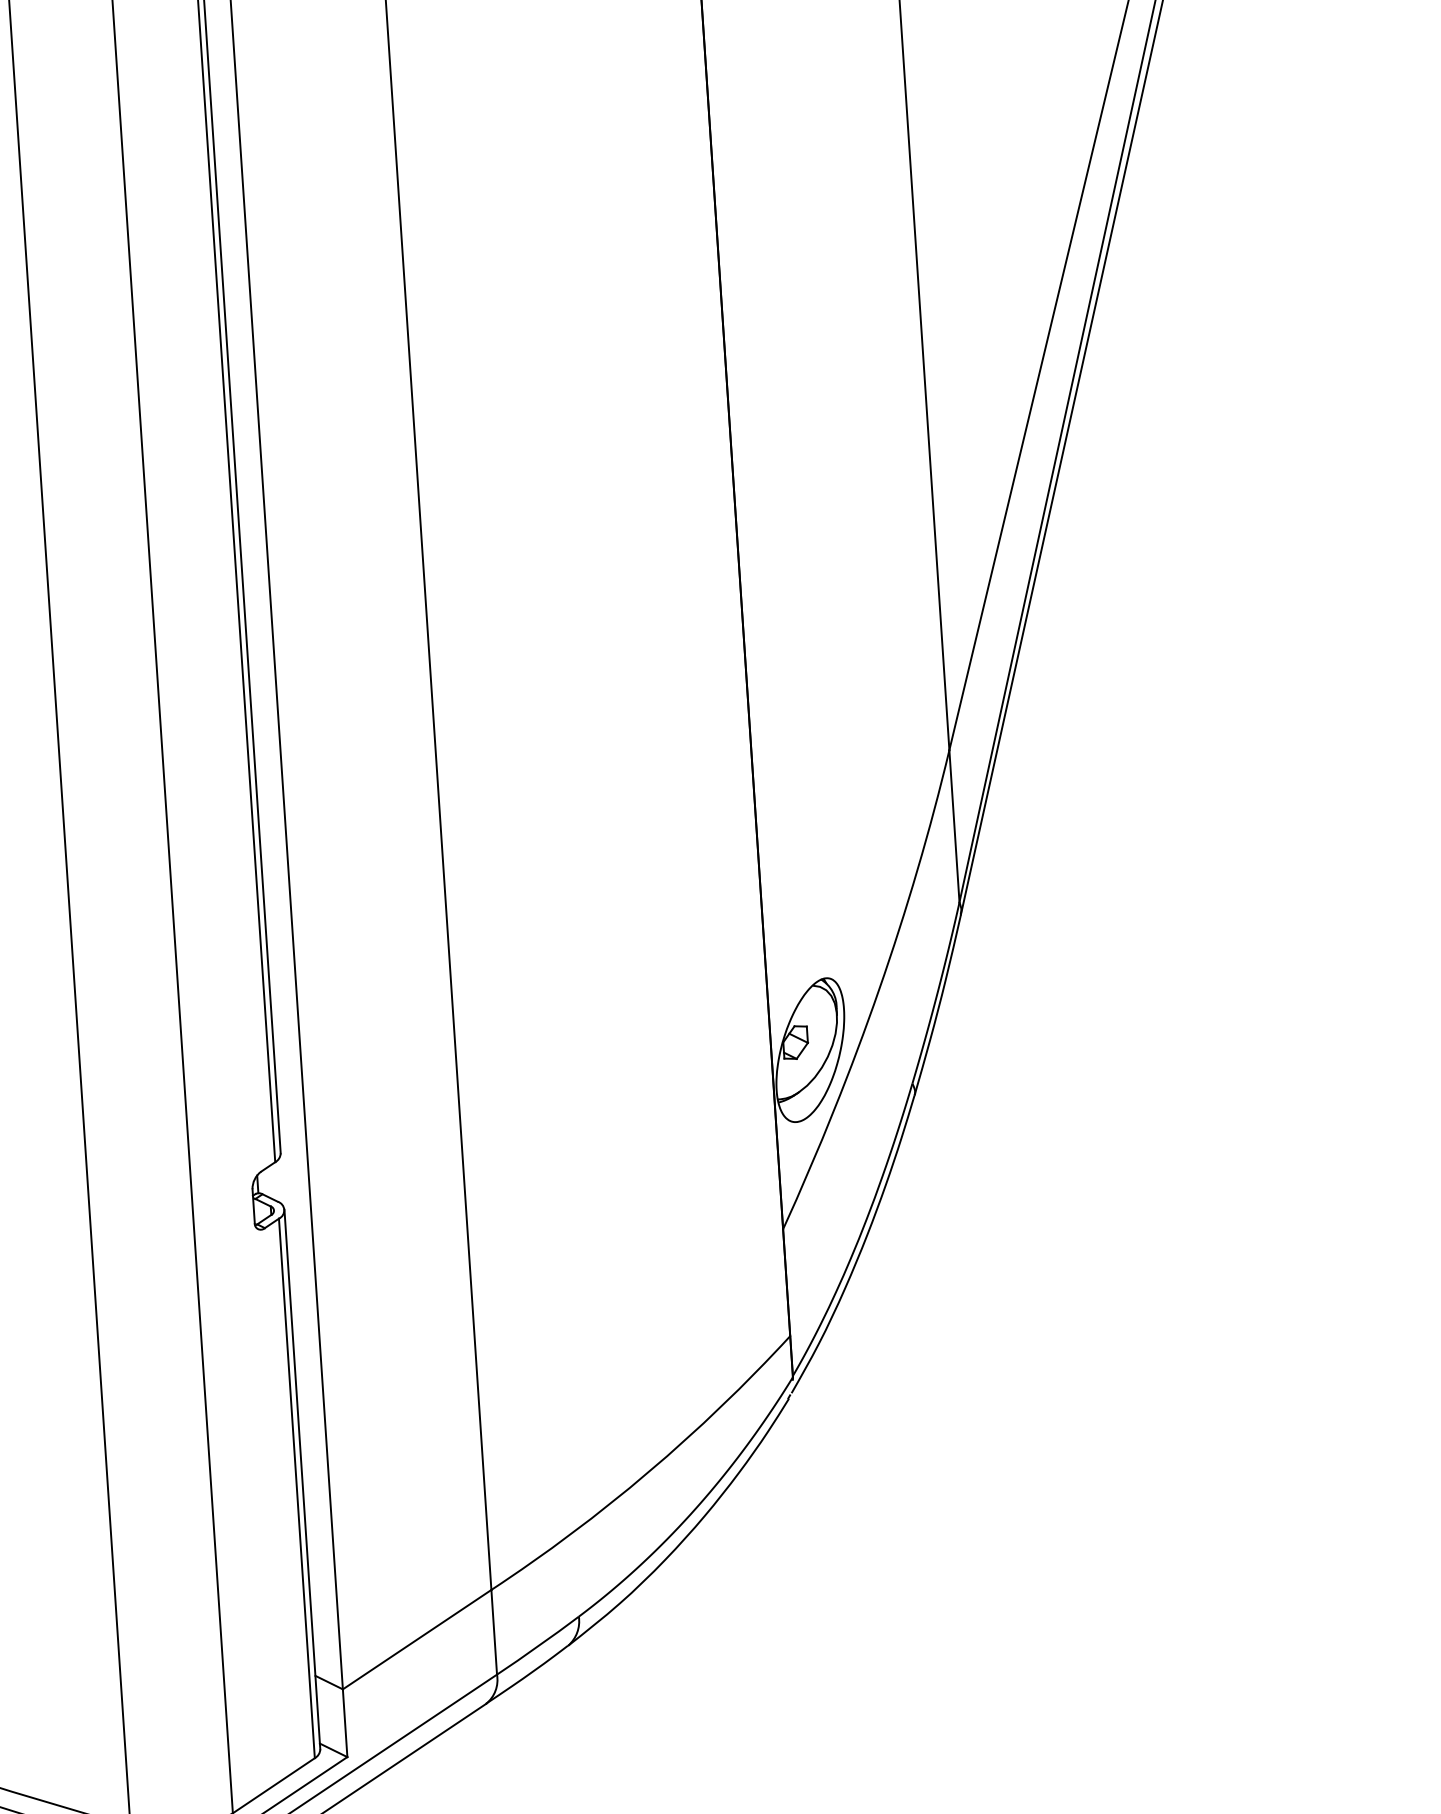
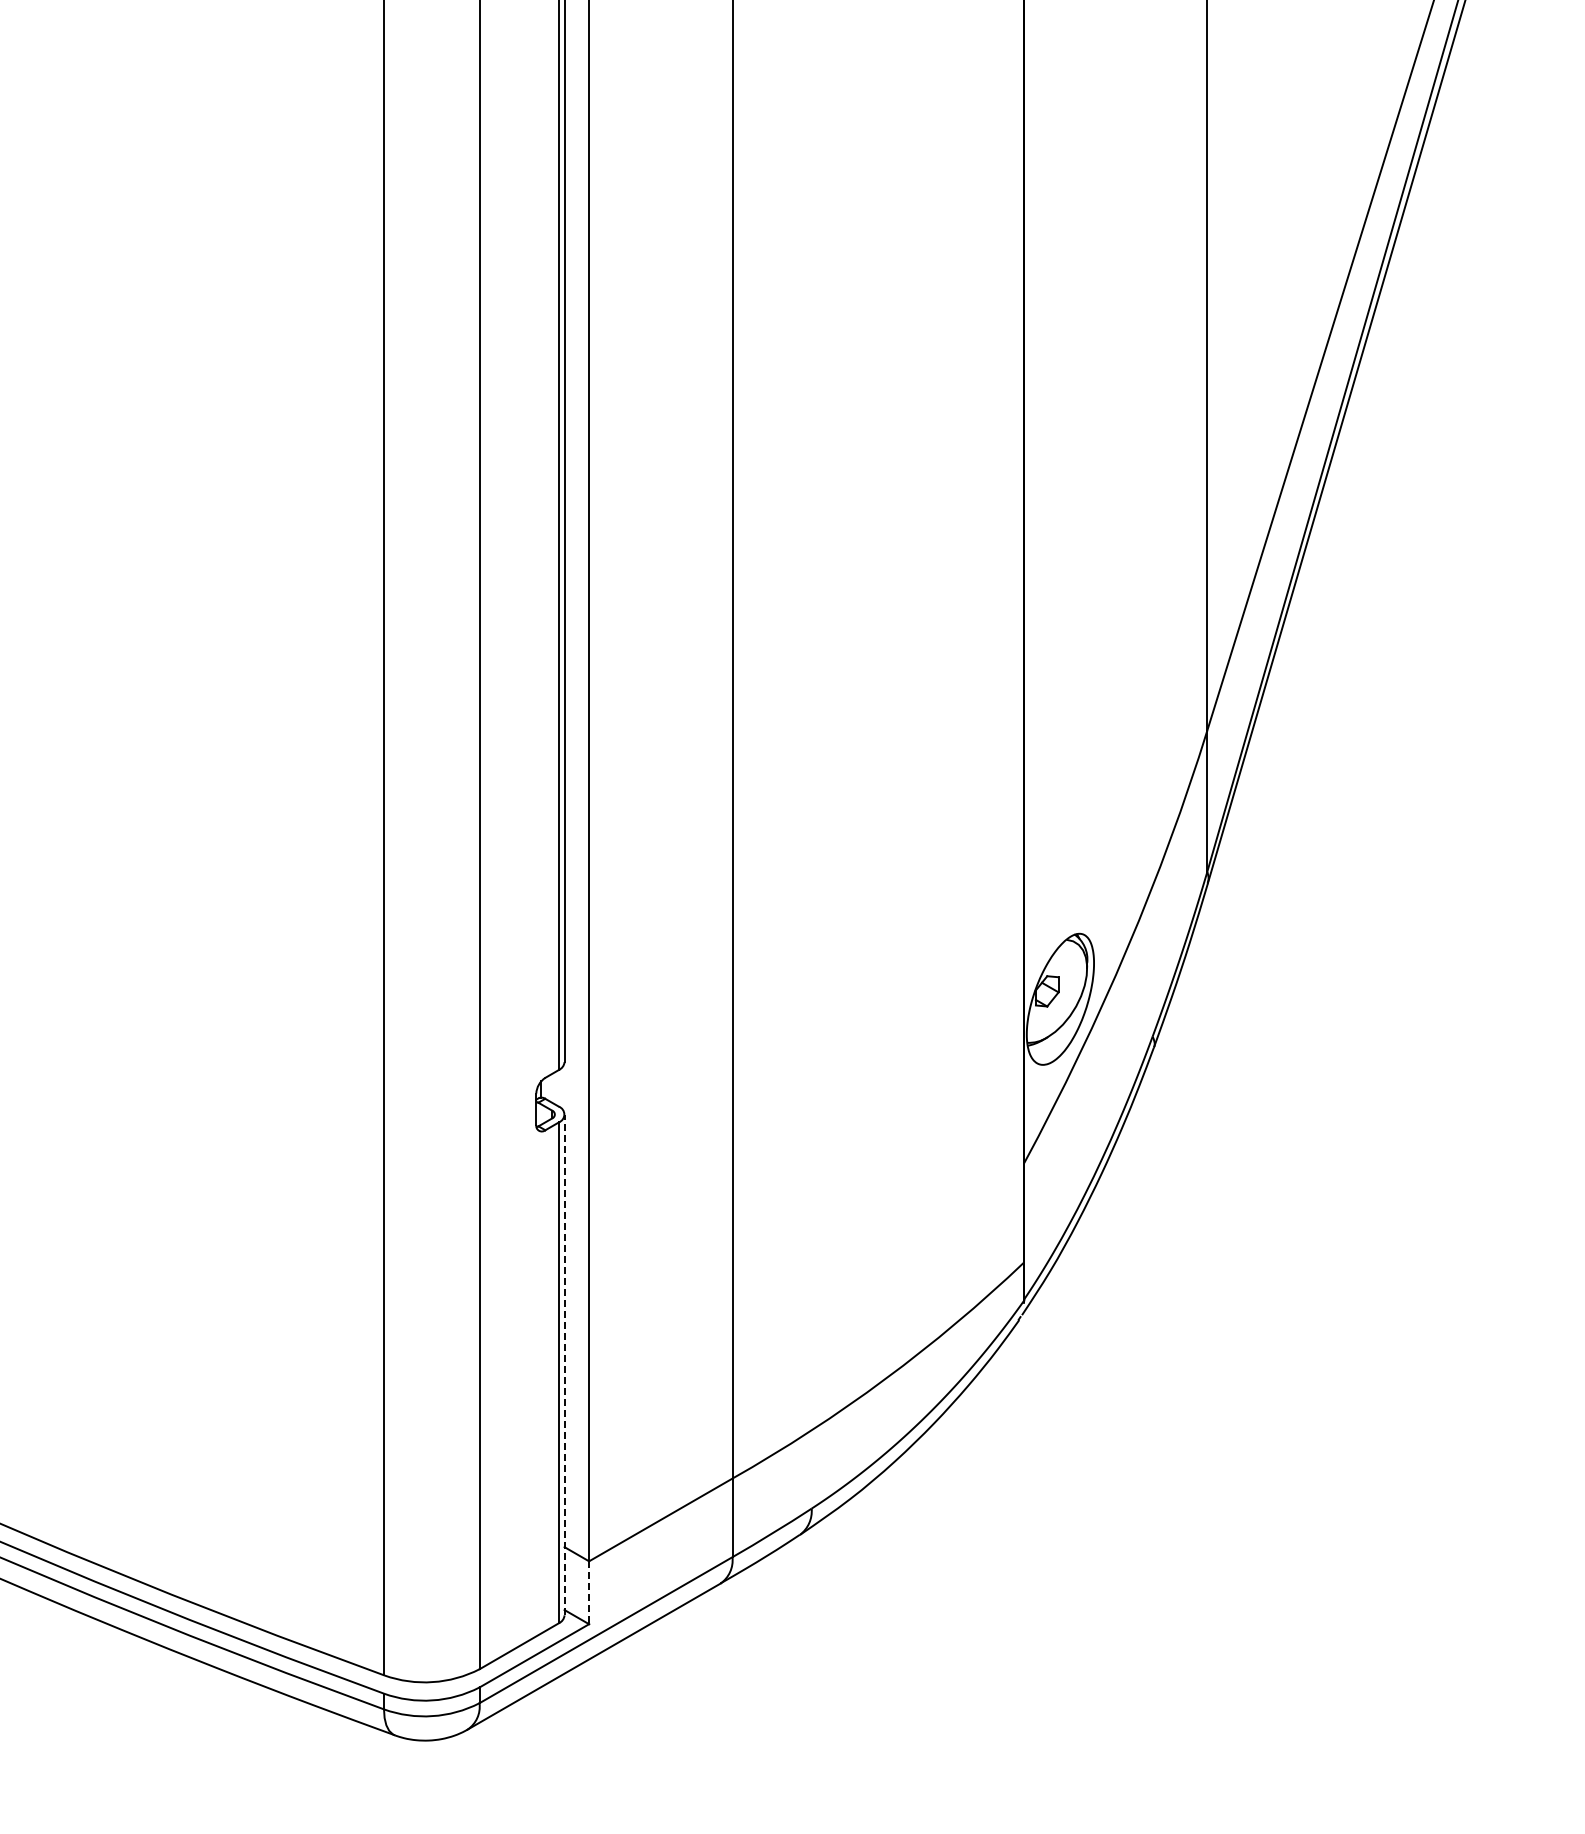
line: (302, 1479) -> (564, 1364), solid -> dashed
line: (345, 1723) -> (589, 1593), solid -> dashed

